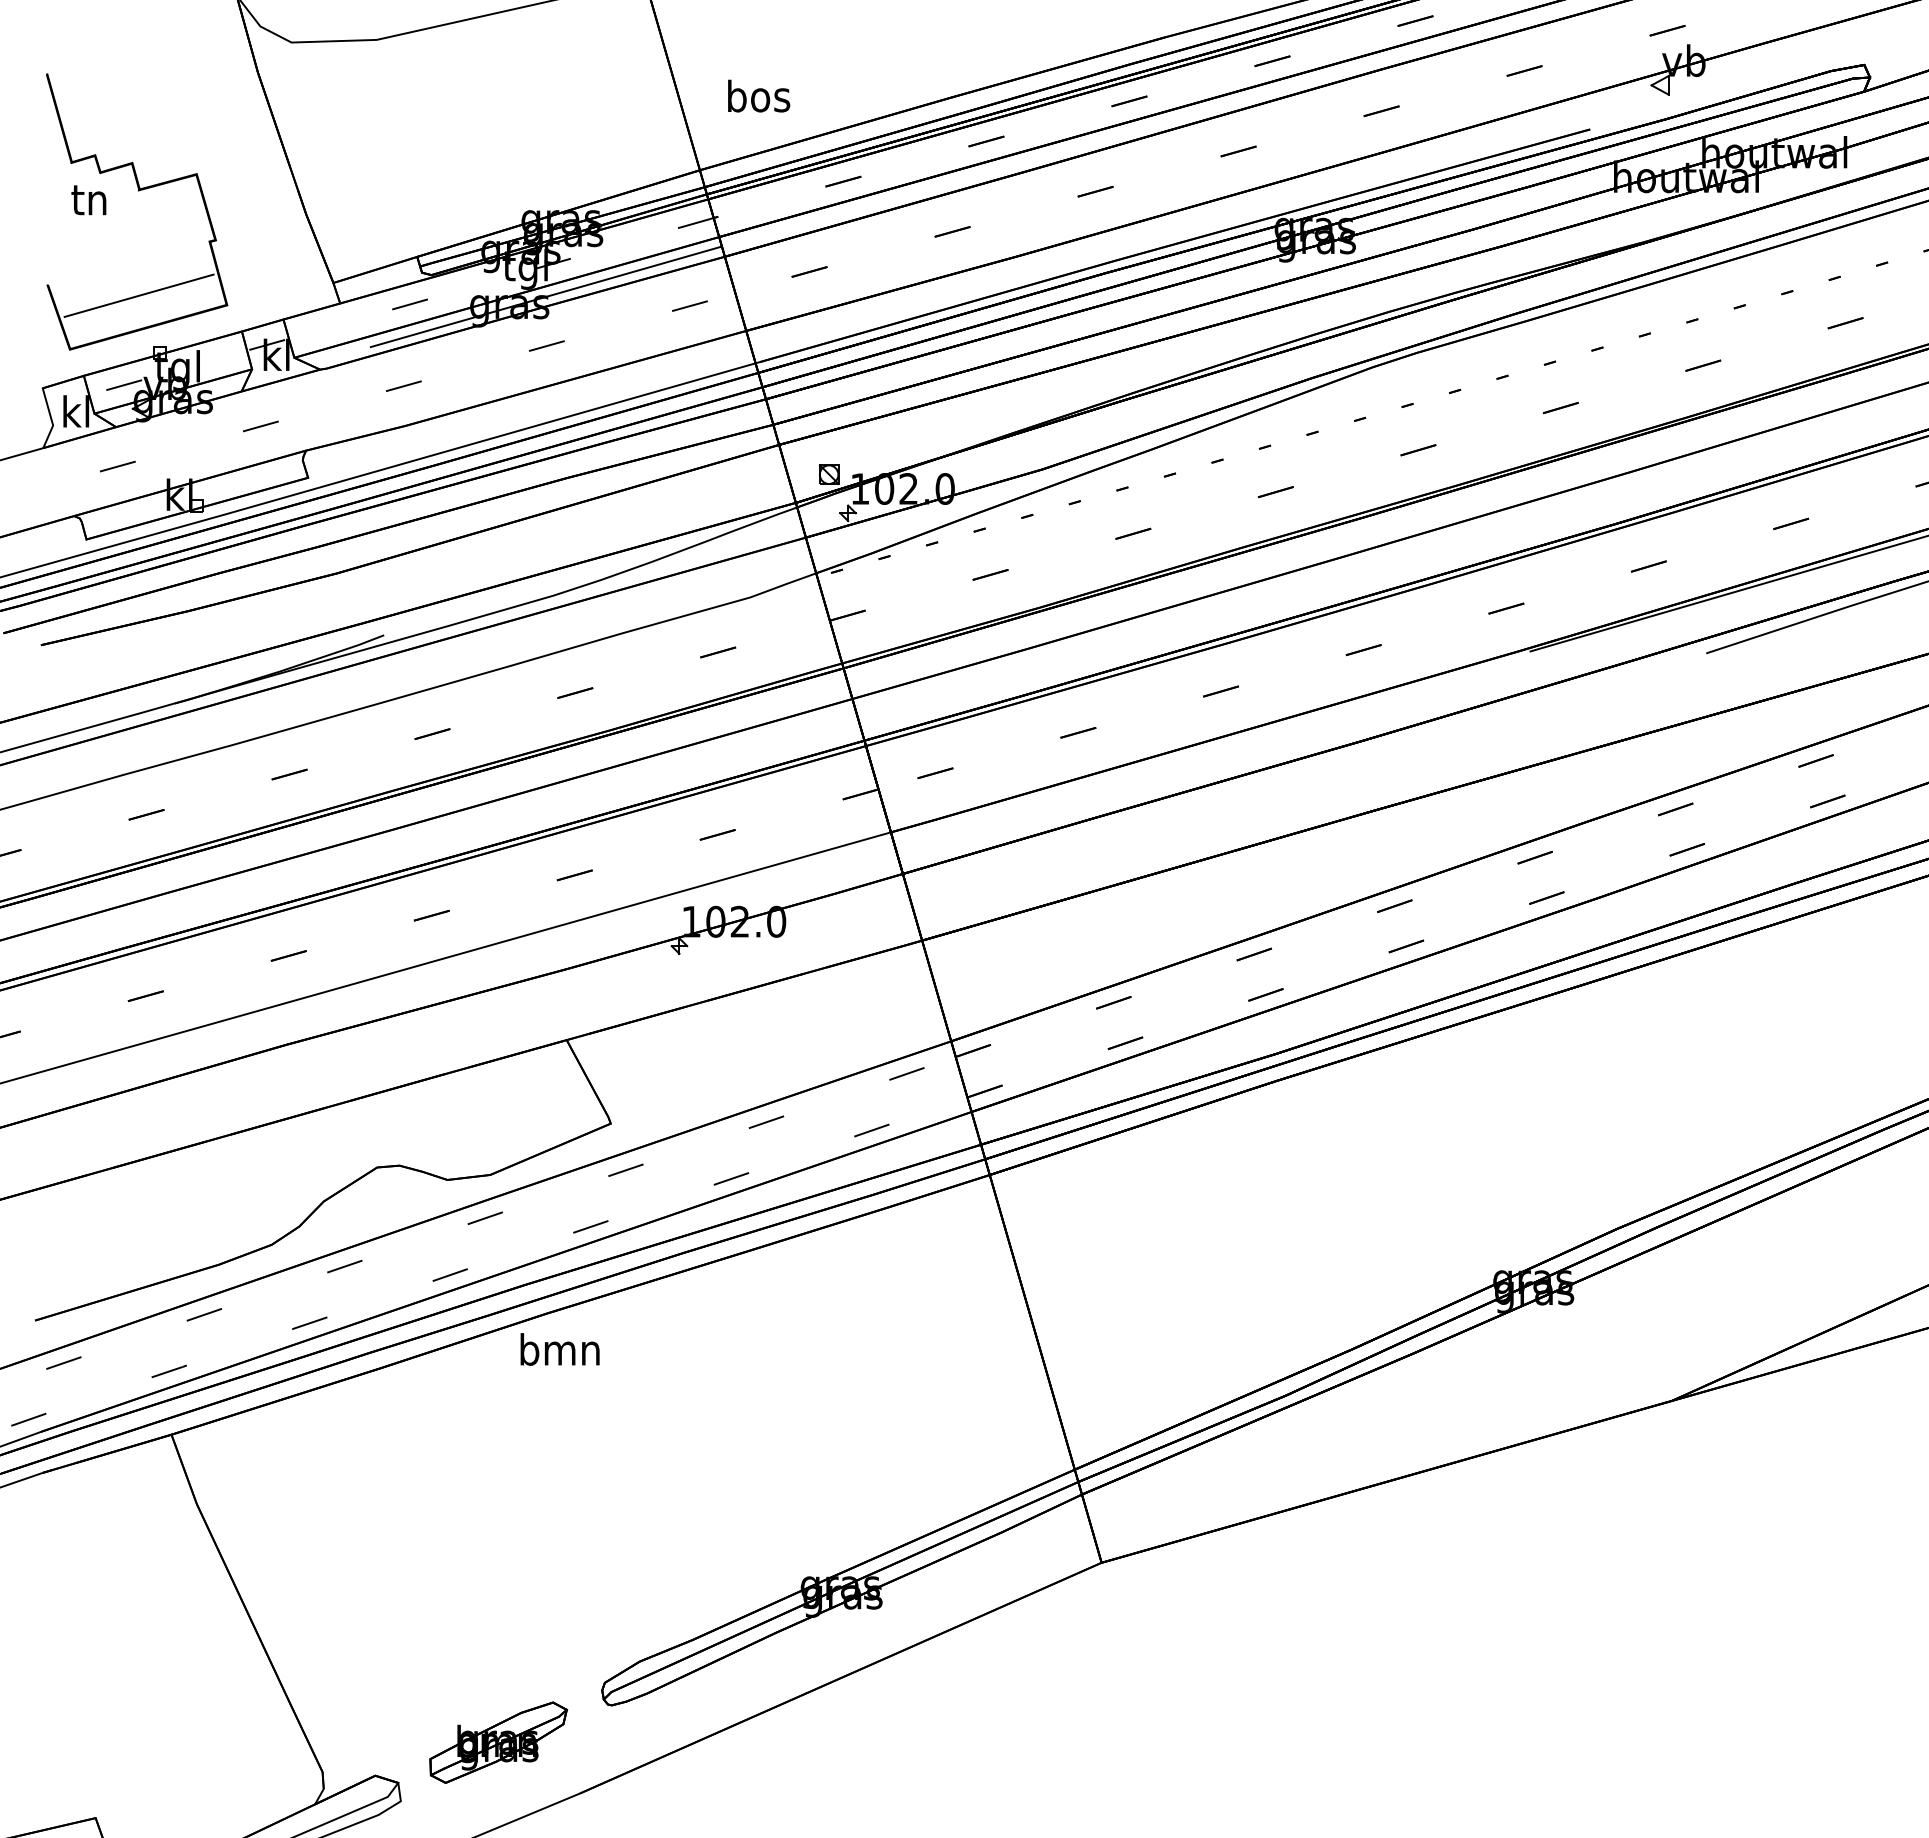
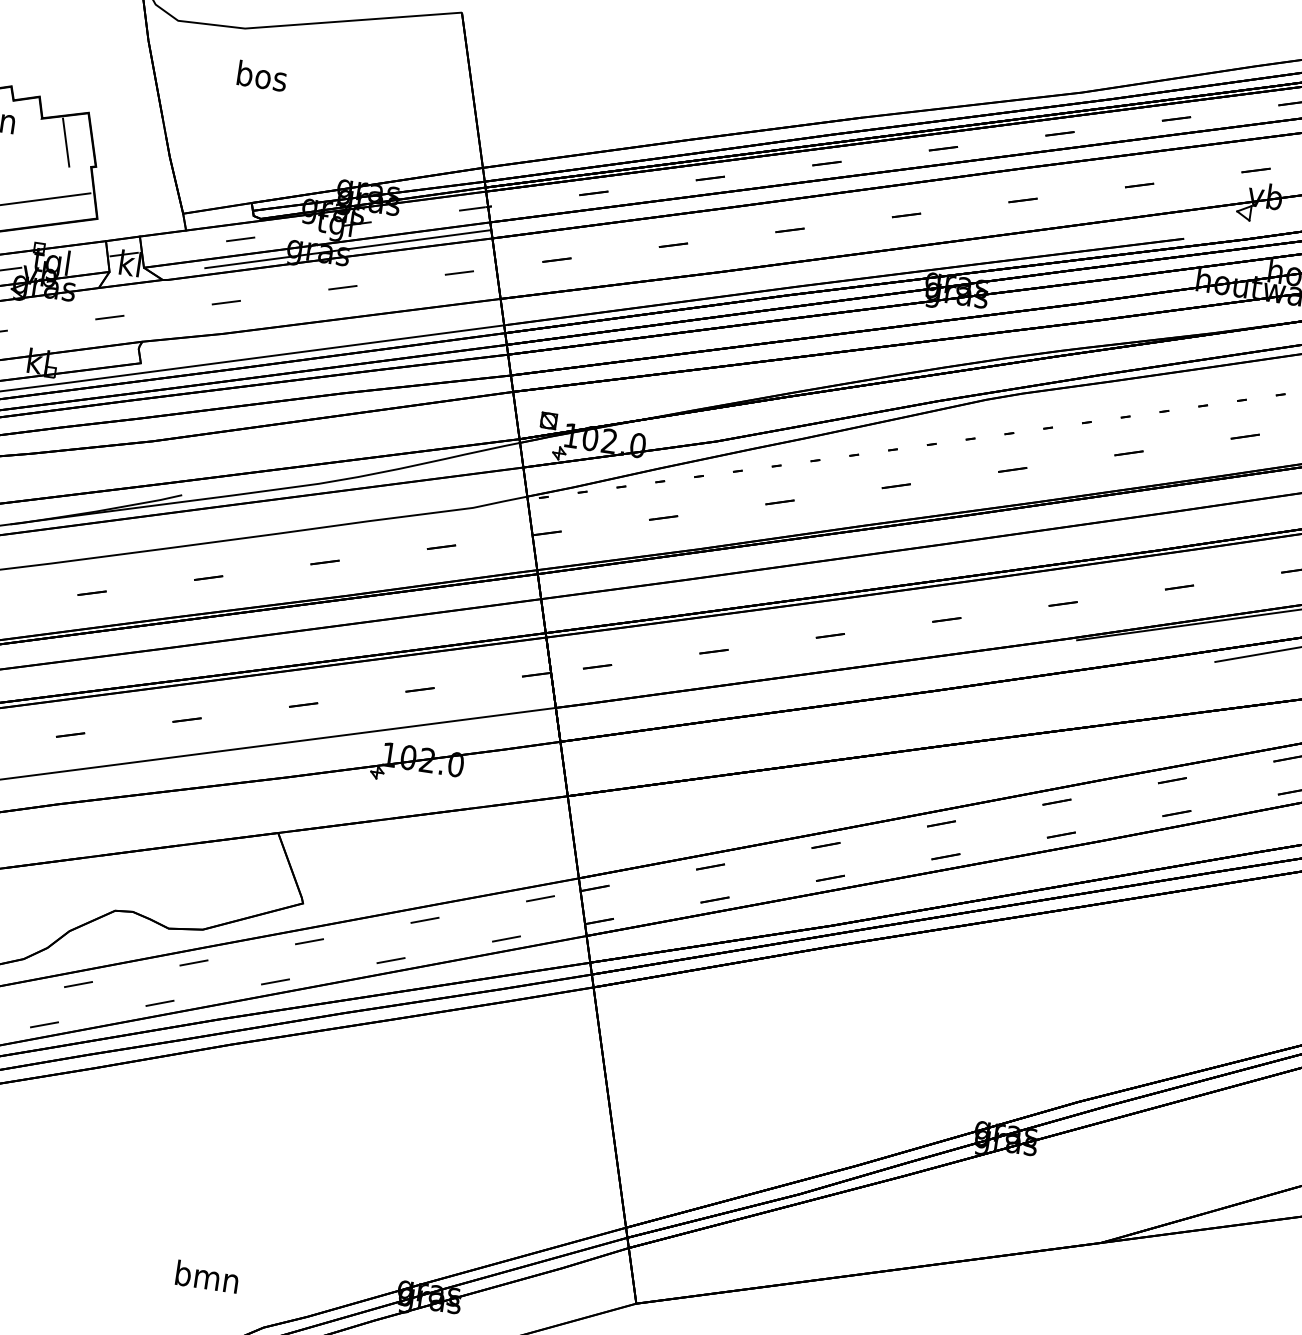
text: (759, 95) -> (262, 75), moved
line: (173, 215) -> (65, 142), added
text: (559, 1349) -> (206, 1276), moved

